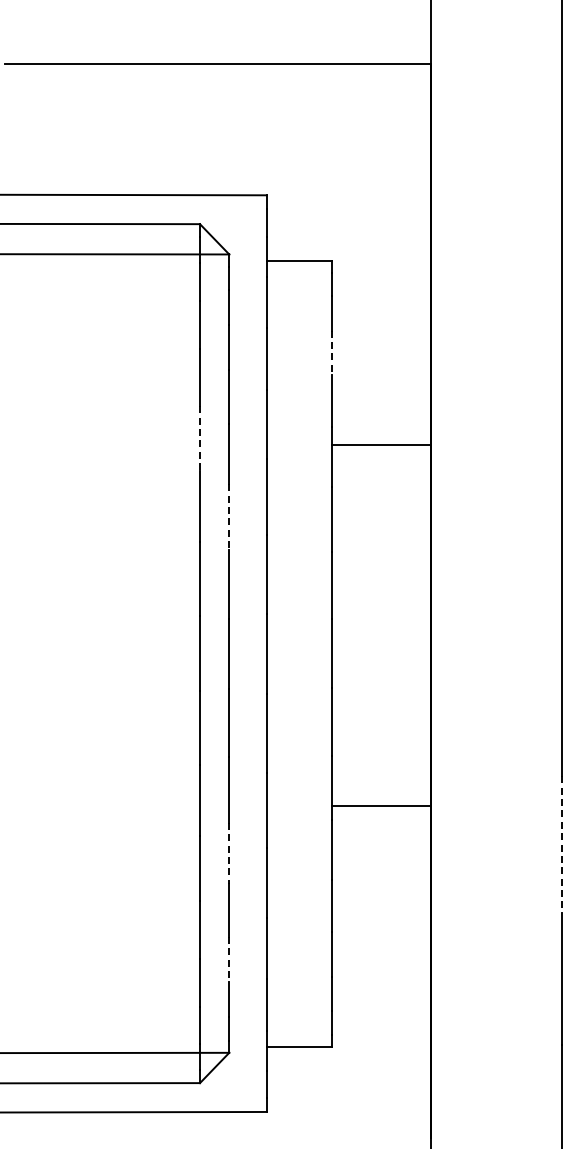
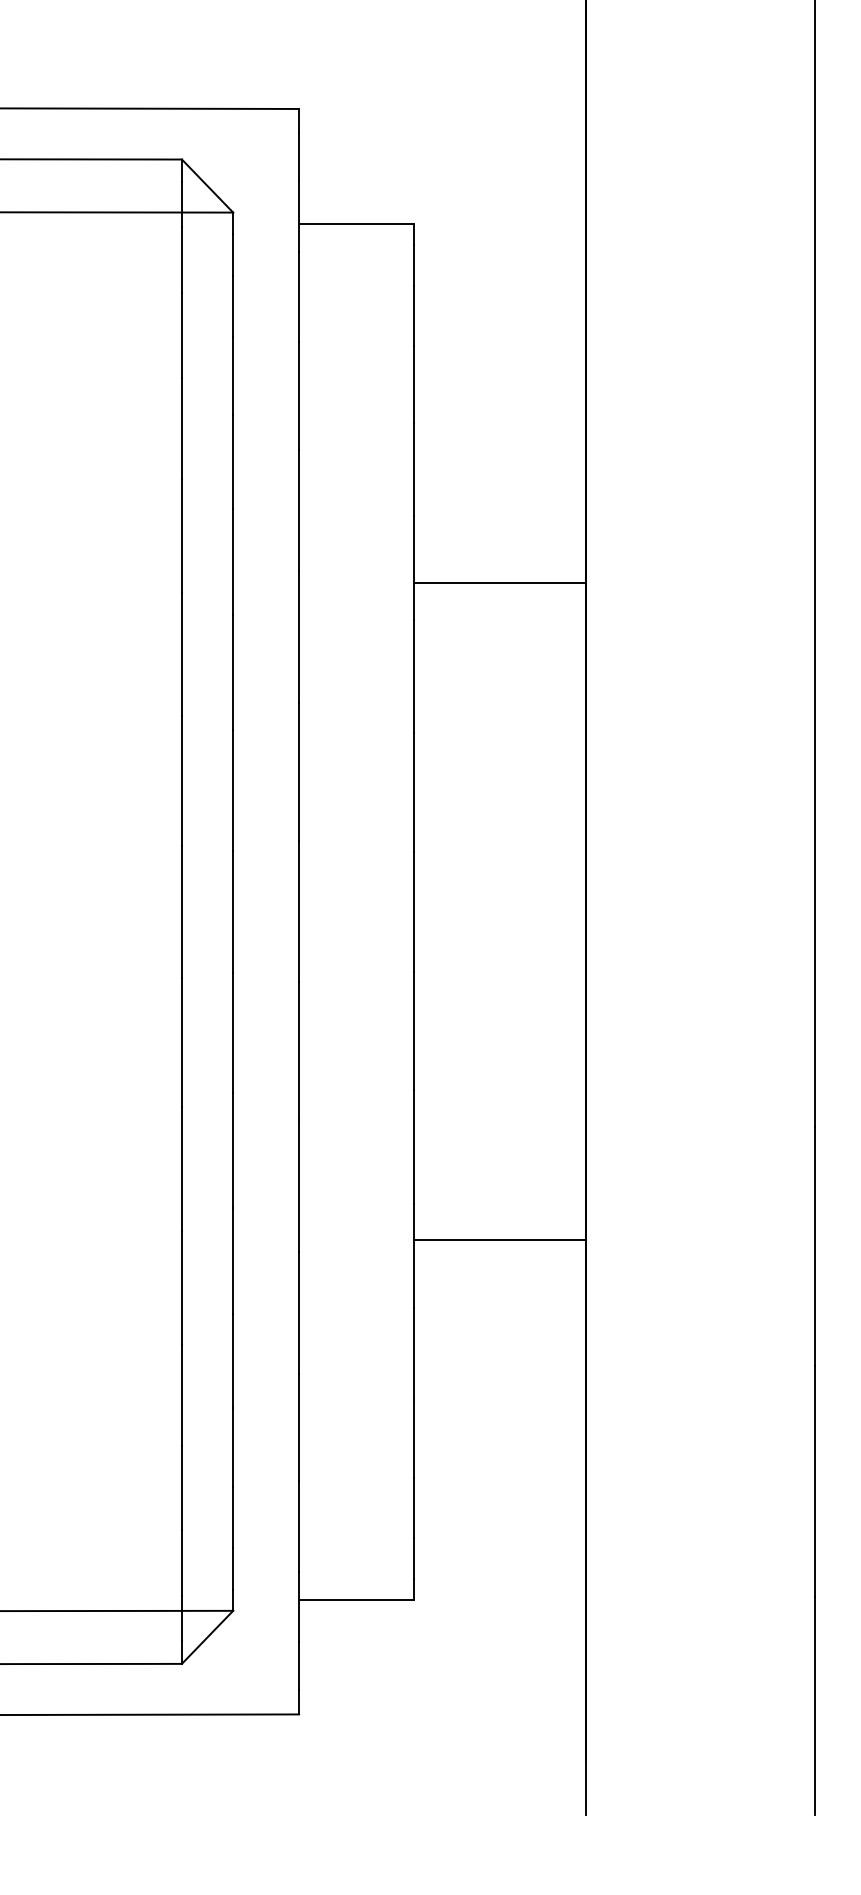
line: (332, 353) -> (413, 386), dashed -> solid
line: (200, 438) -> (182, 534), dashed -> solid
line: (381, 445) -> (499, 583), moved
line: (229, 517) -> (233, 673), dashed -> solid
line: (381, 806) -> (499, 1240), moved
line: (561, 845) -> (815, 1247), dashed -> solid
line: (229, 853) -> (233, 1261), dashed -> solid
line: (229, 959) -> (233, 1447), dashed -> solid

